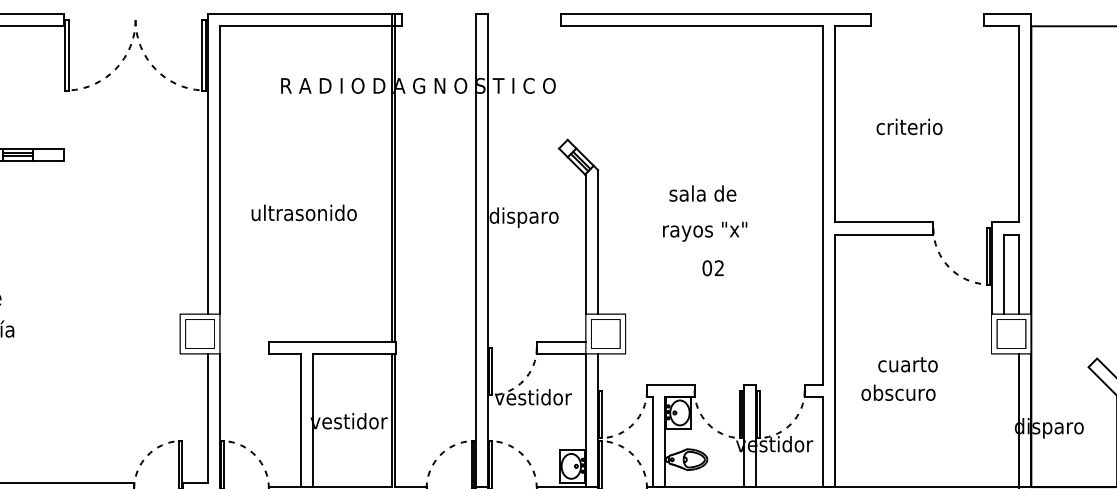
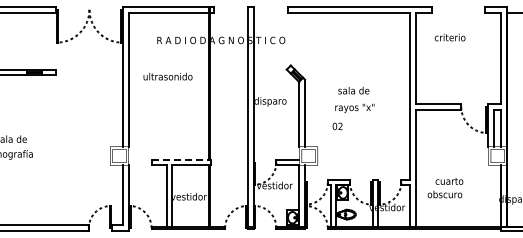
text: (908, 126) -> (449, 37), moved
text: (303, 212) -> (167, 76), moved
text: (712, 268) -> (337, 126), moved
line: (333, 341) -> (181, 159), solid -> dashed
text: (899, 379) -> (445, 188), moved

